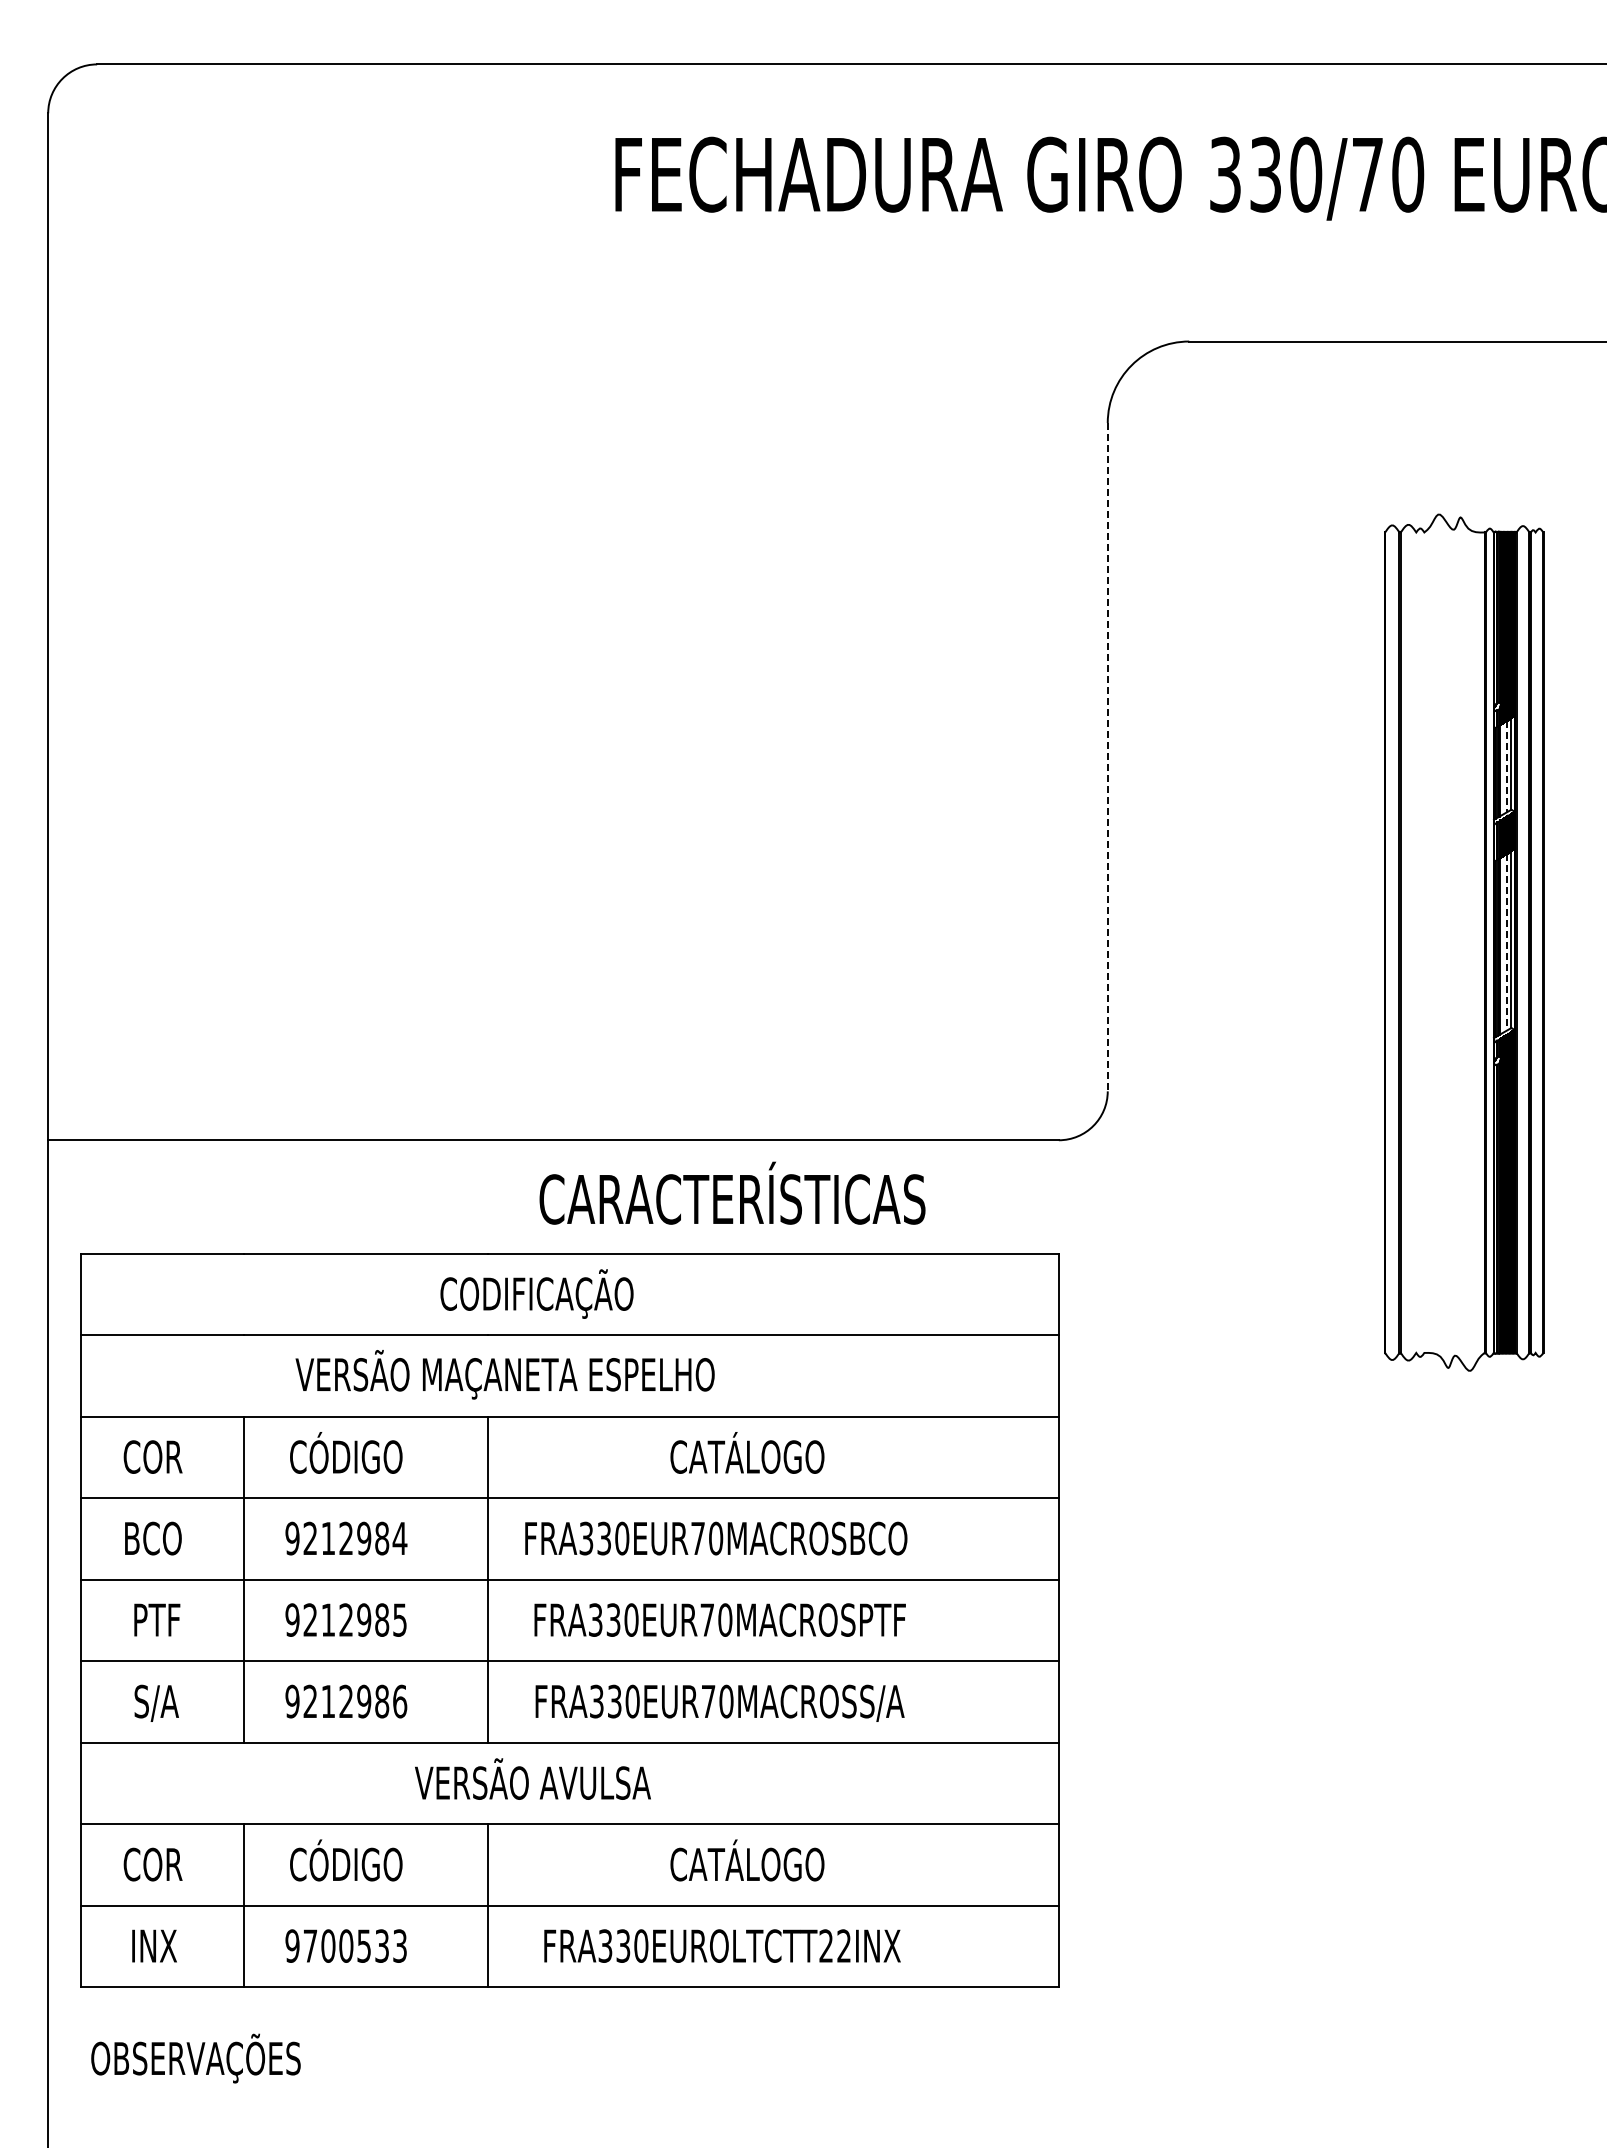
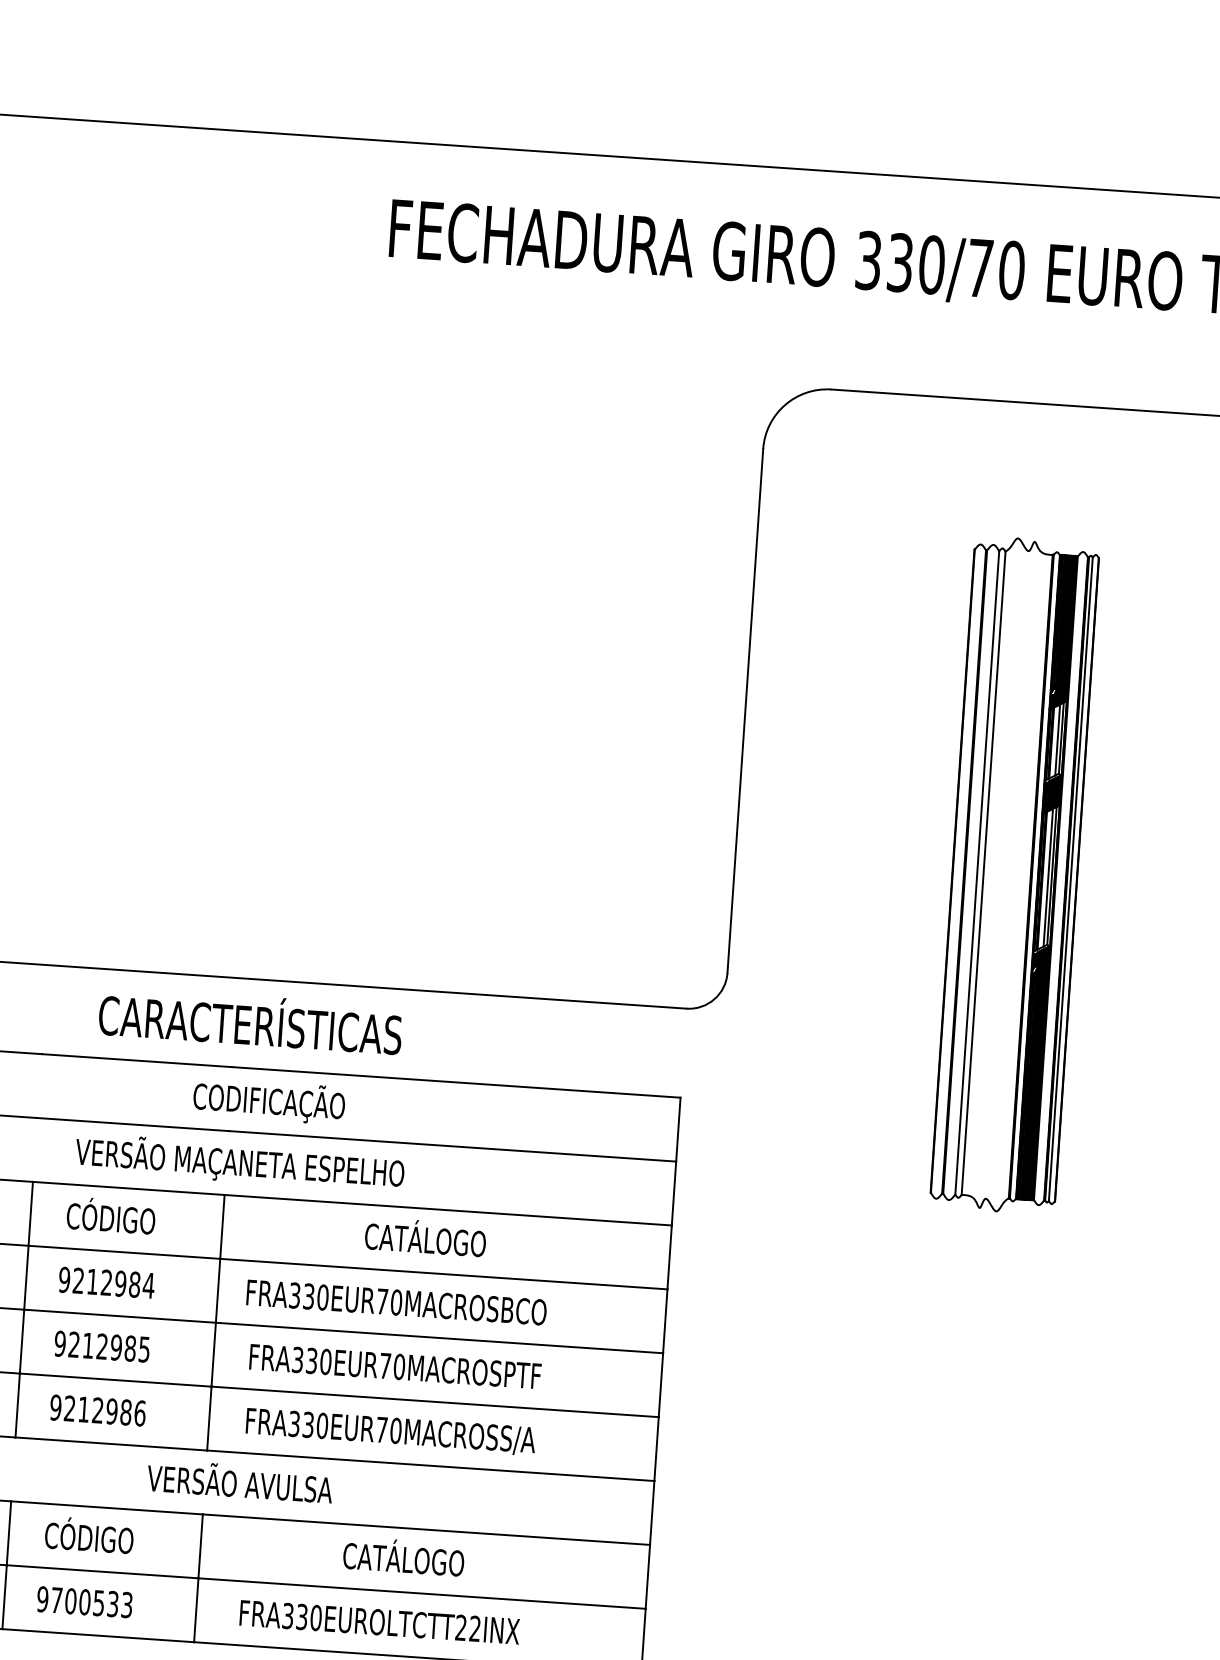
line: (1107, 757) -> (745, 711), dashed -> solid
line: (1506, 766) -> (1057, 739), dashed -> solid
line: (1416, 942) -> (977, 872), added
line: (1424, 942) -> (983, 873), added
line: (1506, 942) -> (1048, 877), dashed -> solid
line: (1535, 942) -> (1070, 879), added
text: (732, 1192) -> (250, 1020), moved

